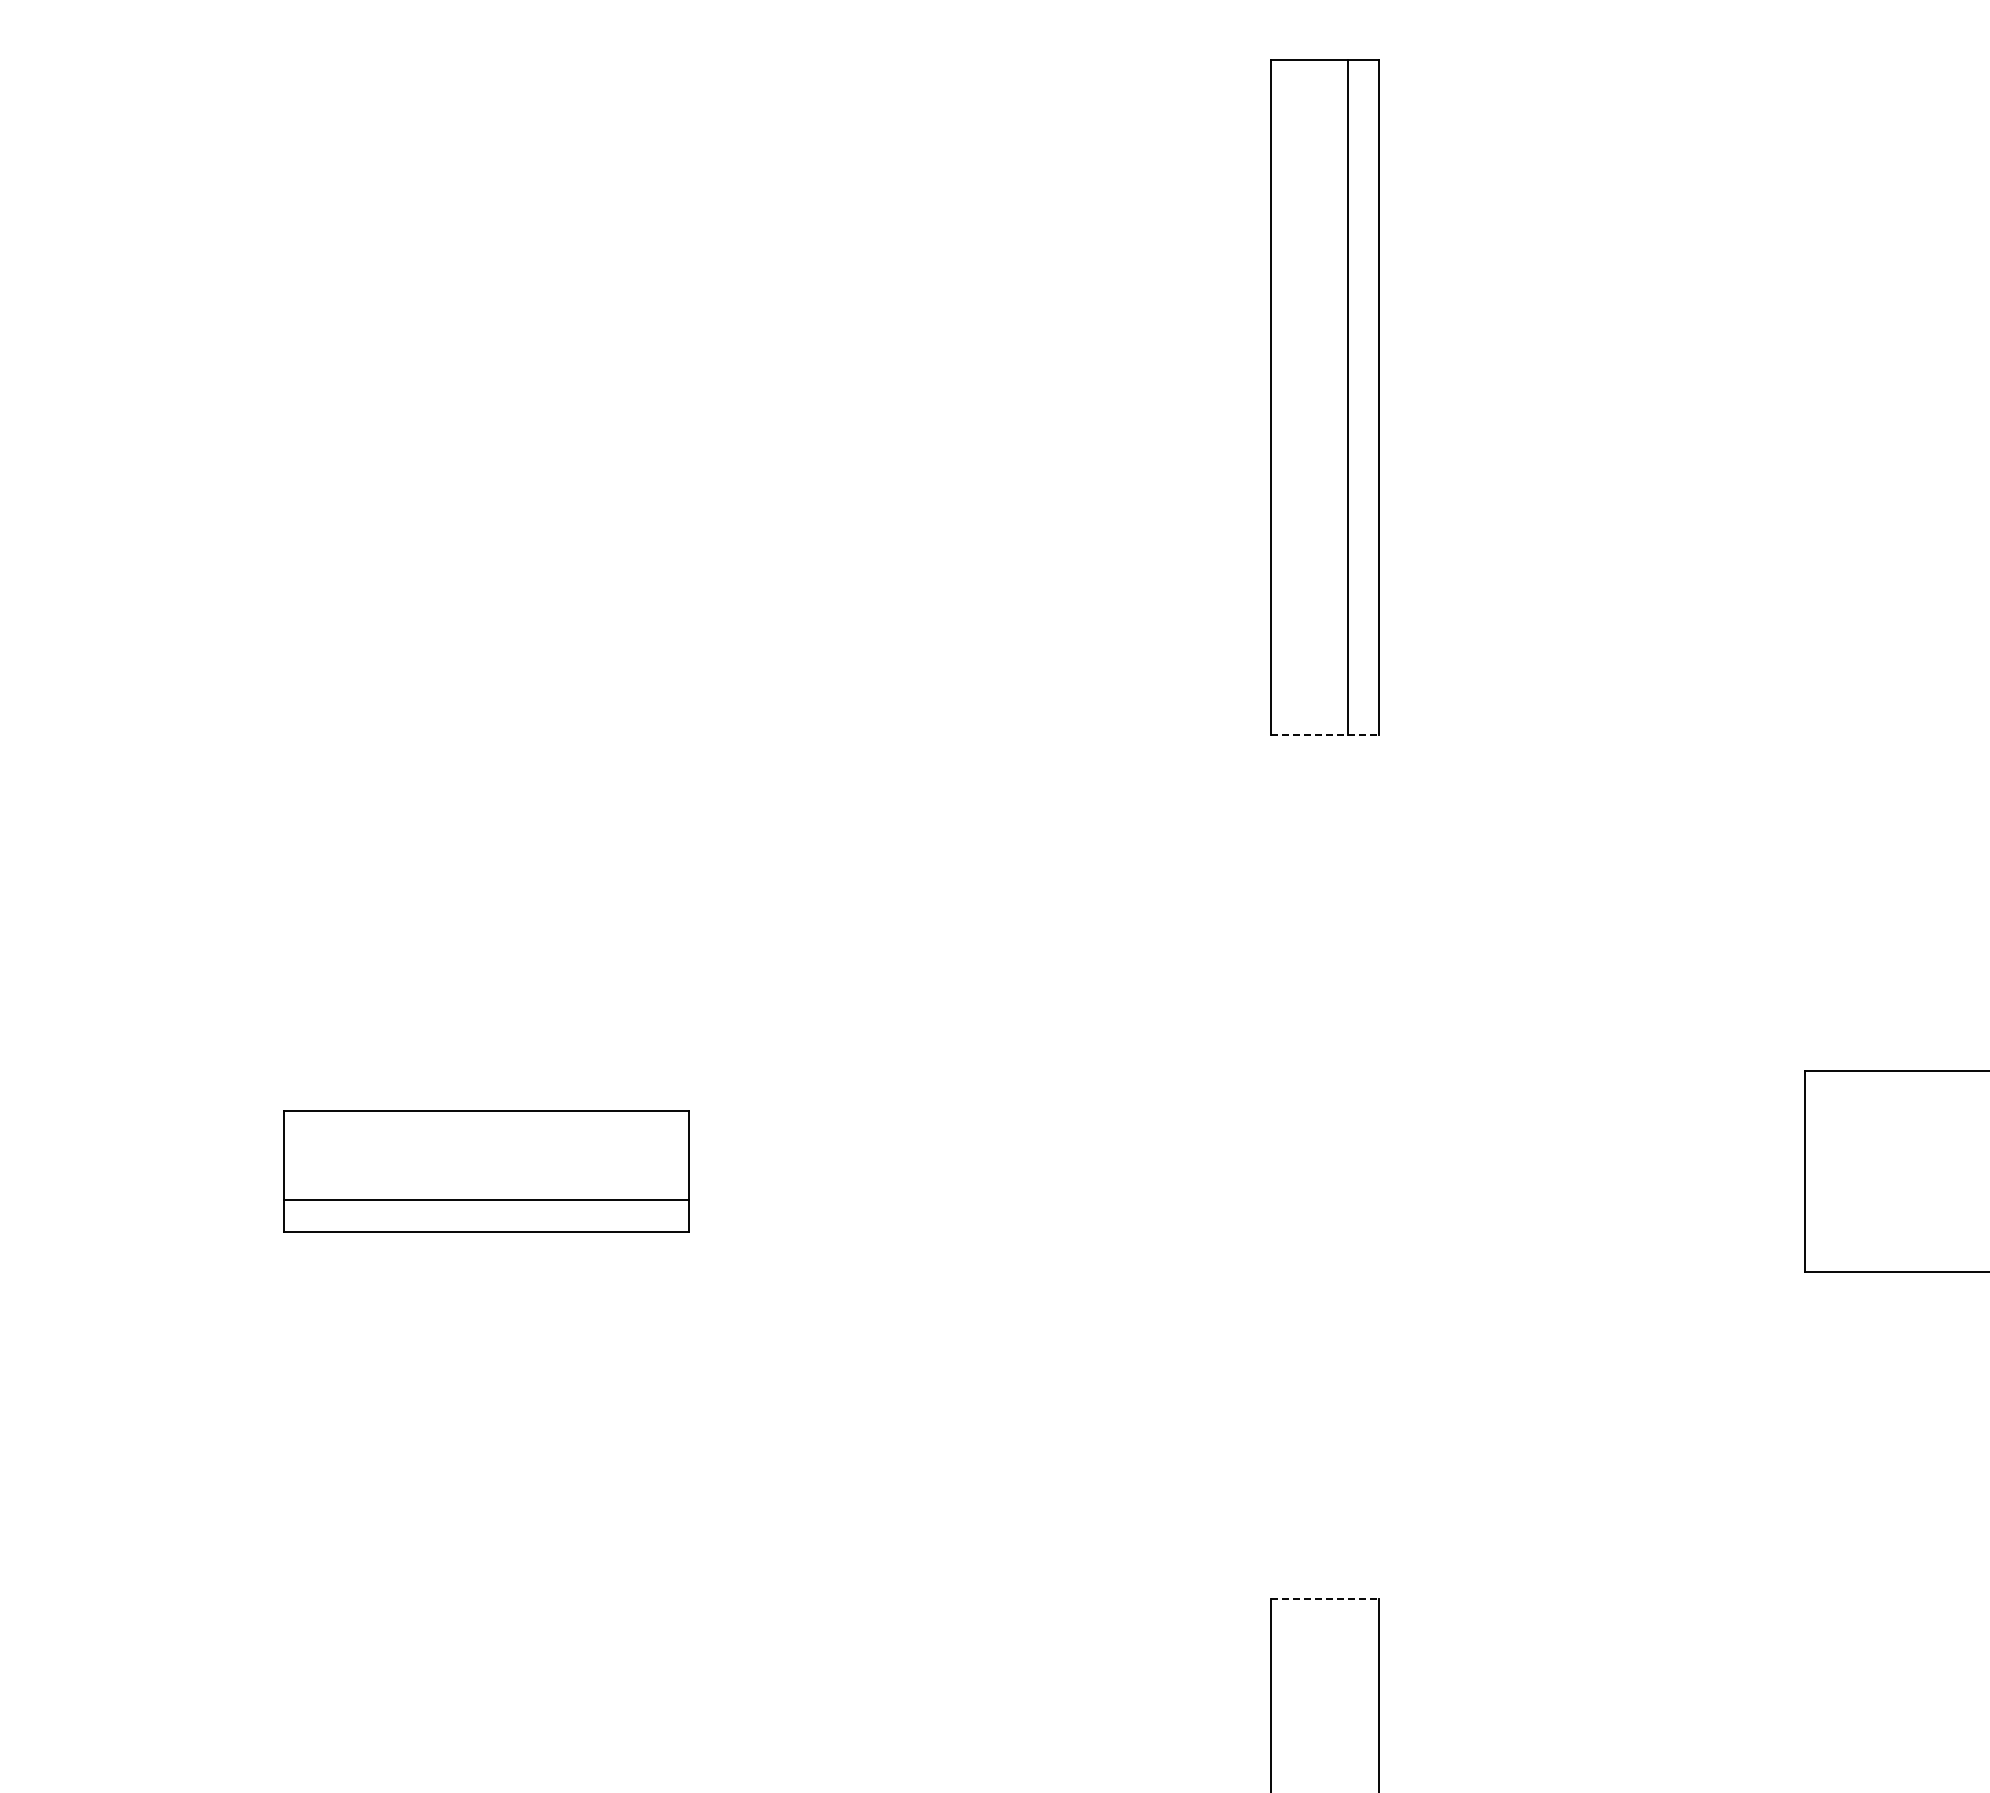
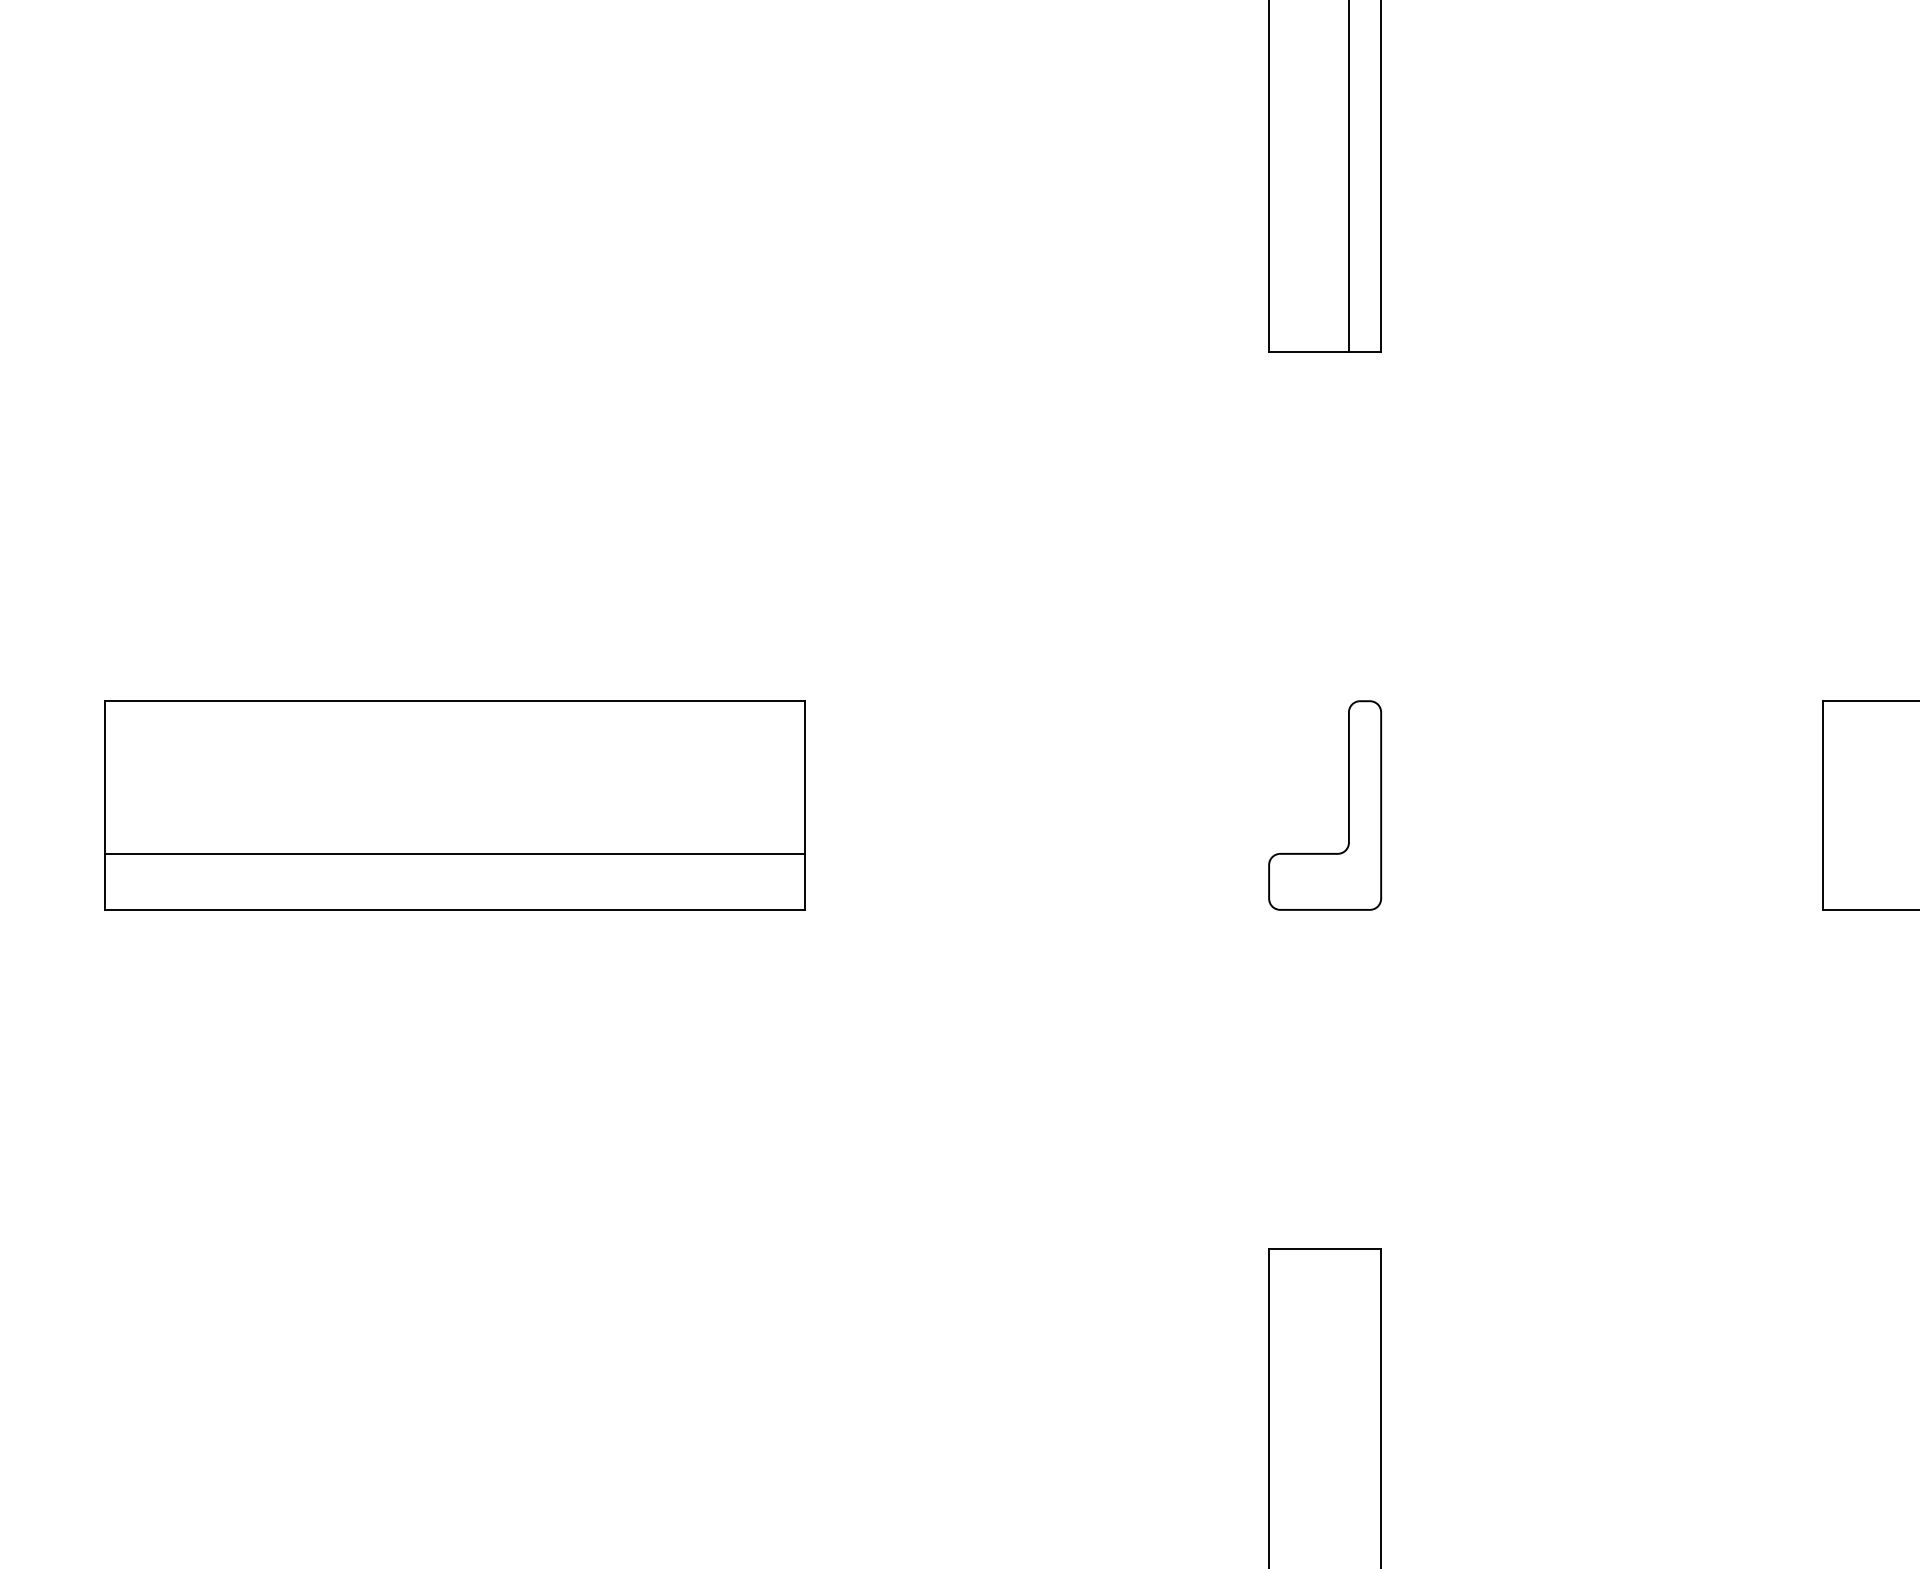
line: (1325, 734) -> (1325, 351), dashed -> solid
part: (486, 1171) -> (454, 805), size x1.67
part: (1347, 1171) -> (1348, 805), added
line: (1325, 1599) -> (1325, 1249), dashed -> solid

